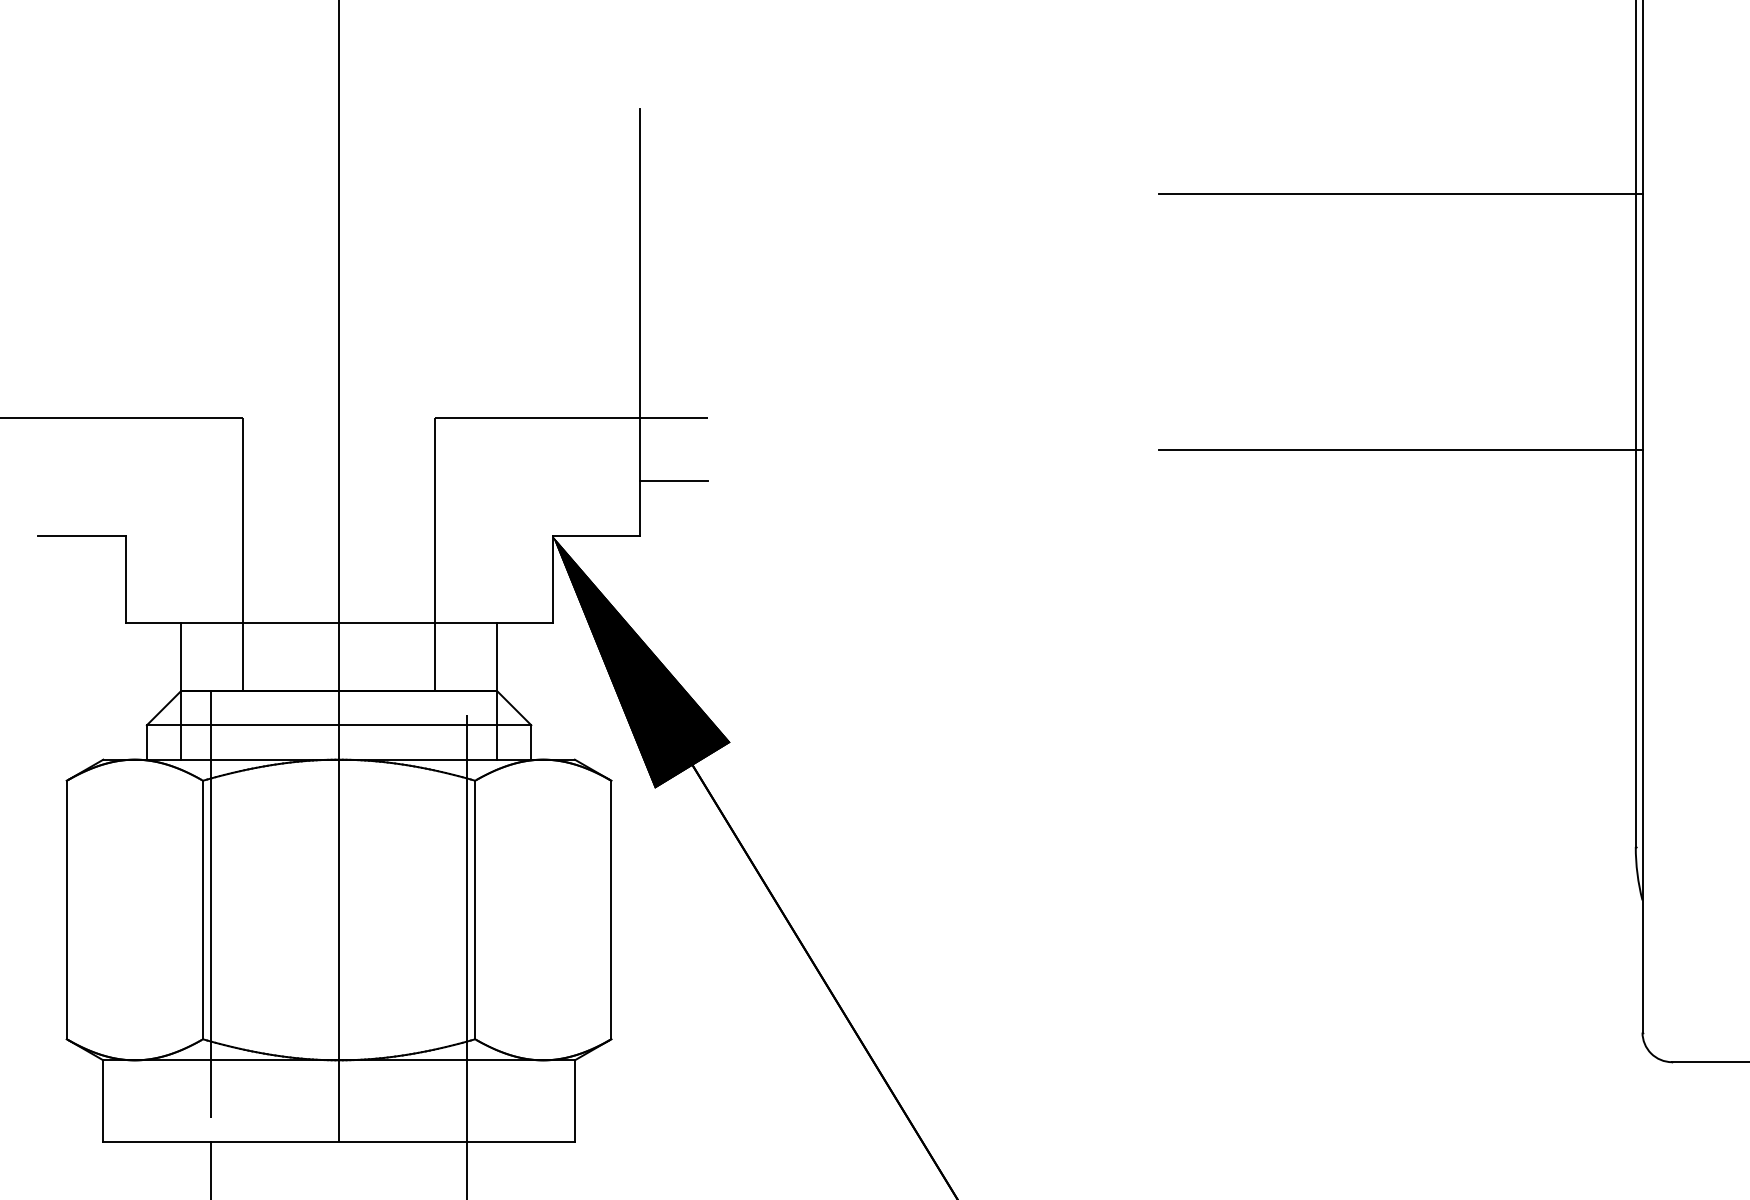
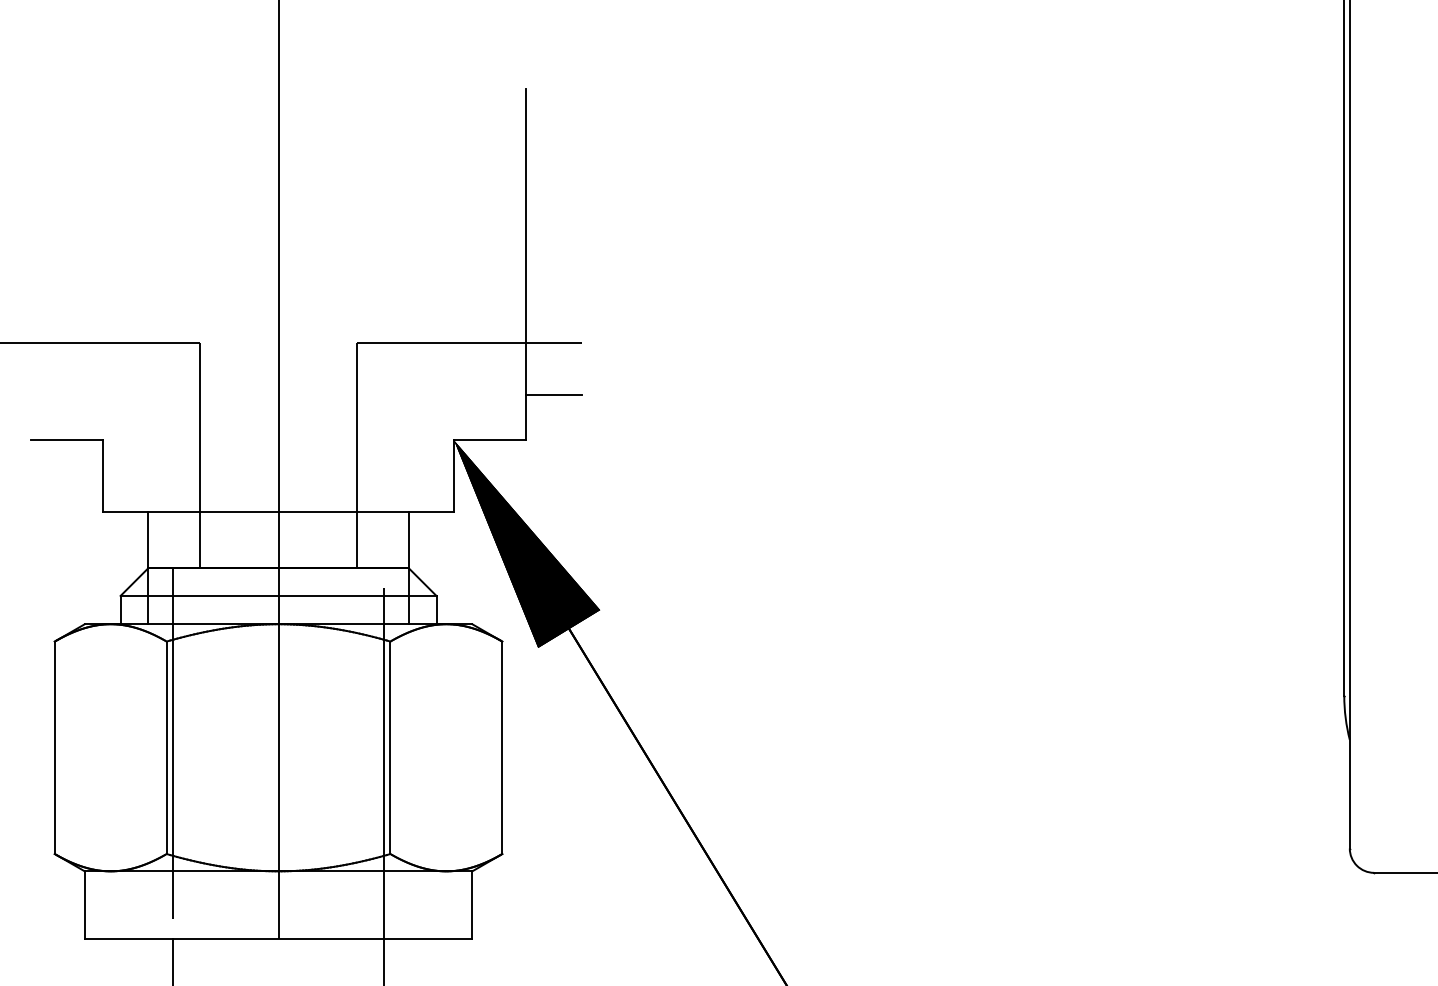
line: (1400, 194) -> (1150, 159), removed
line: (1400, 450) -> (1150, 370), removed

